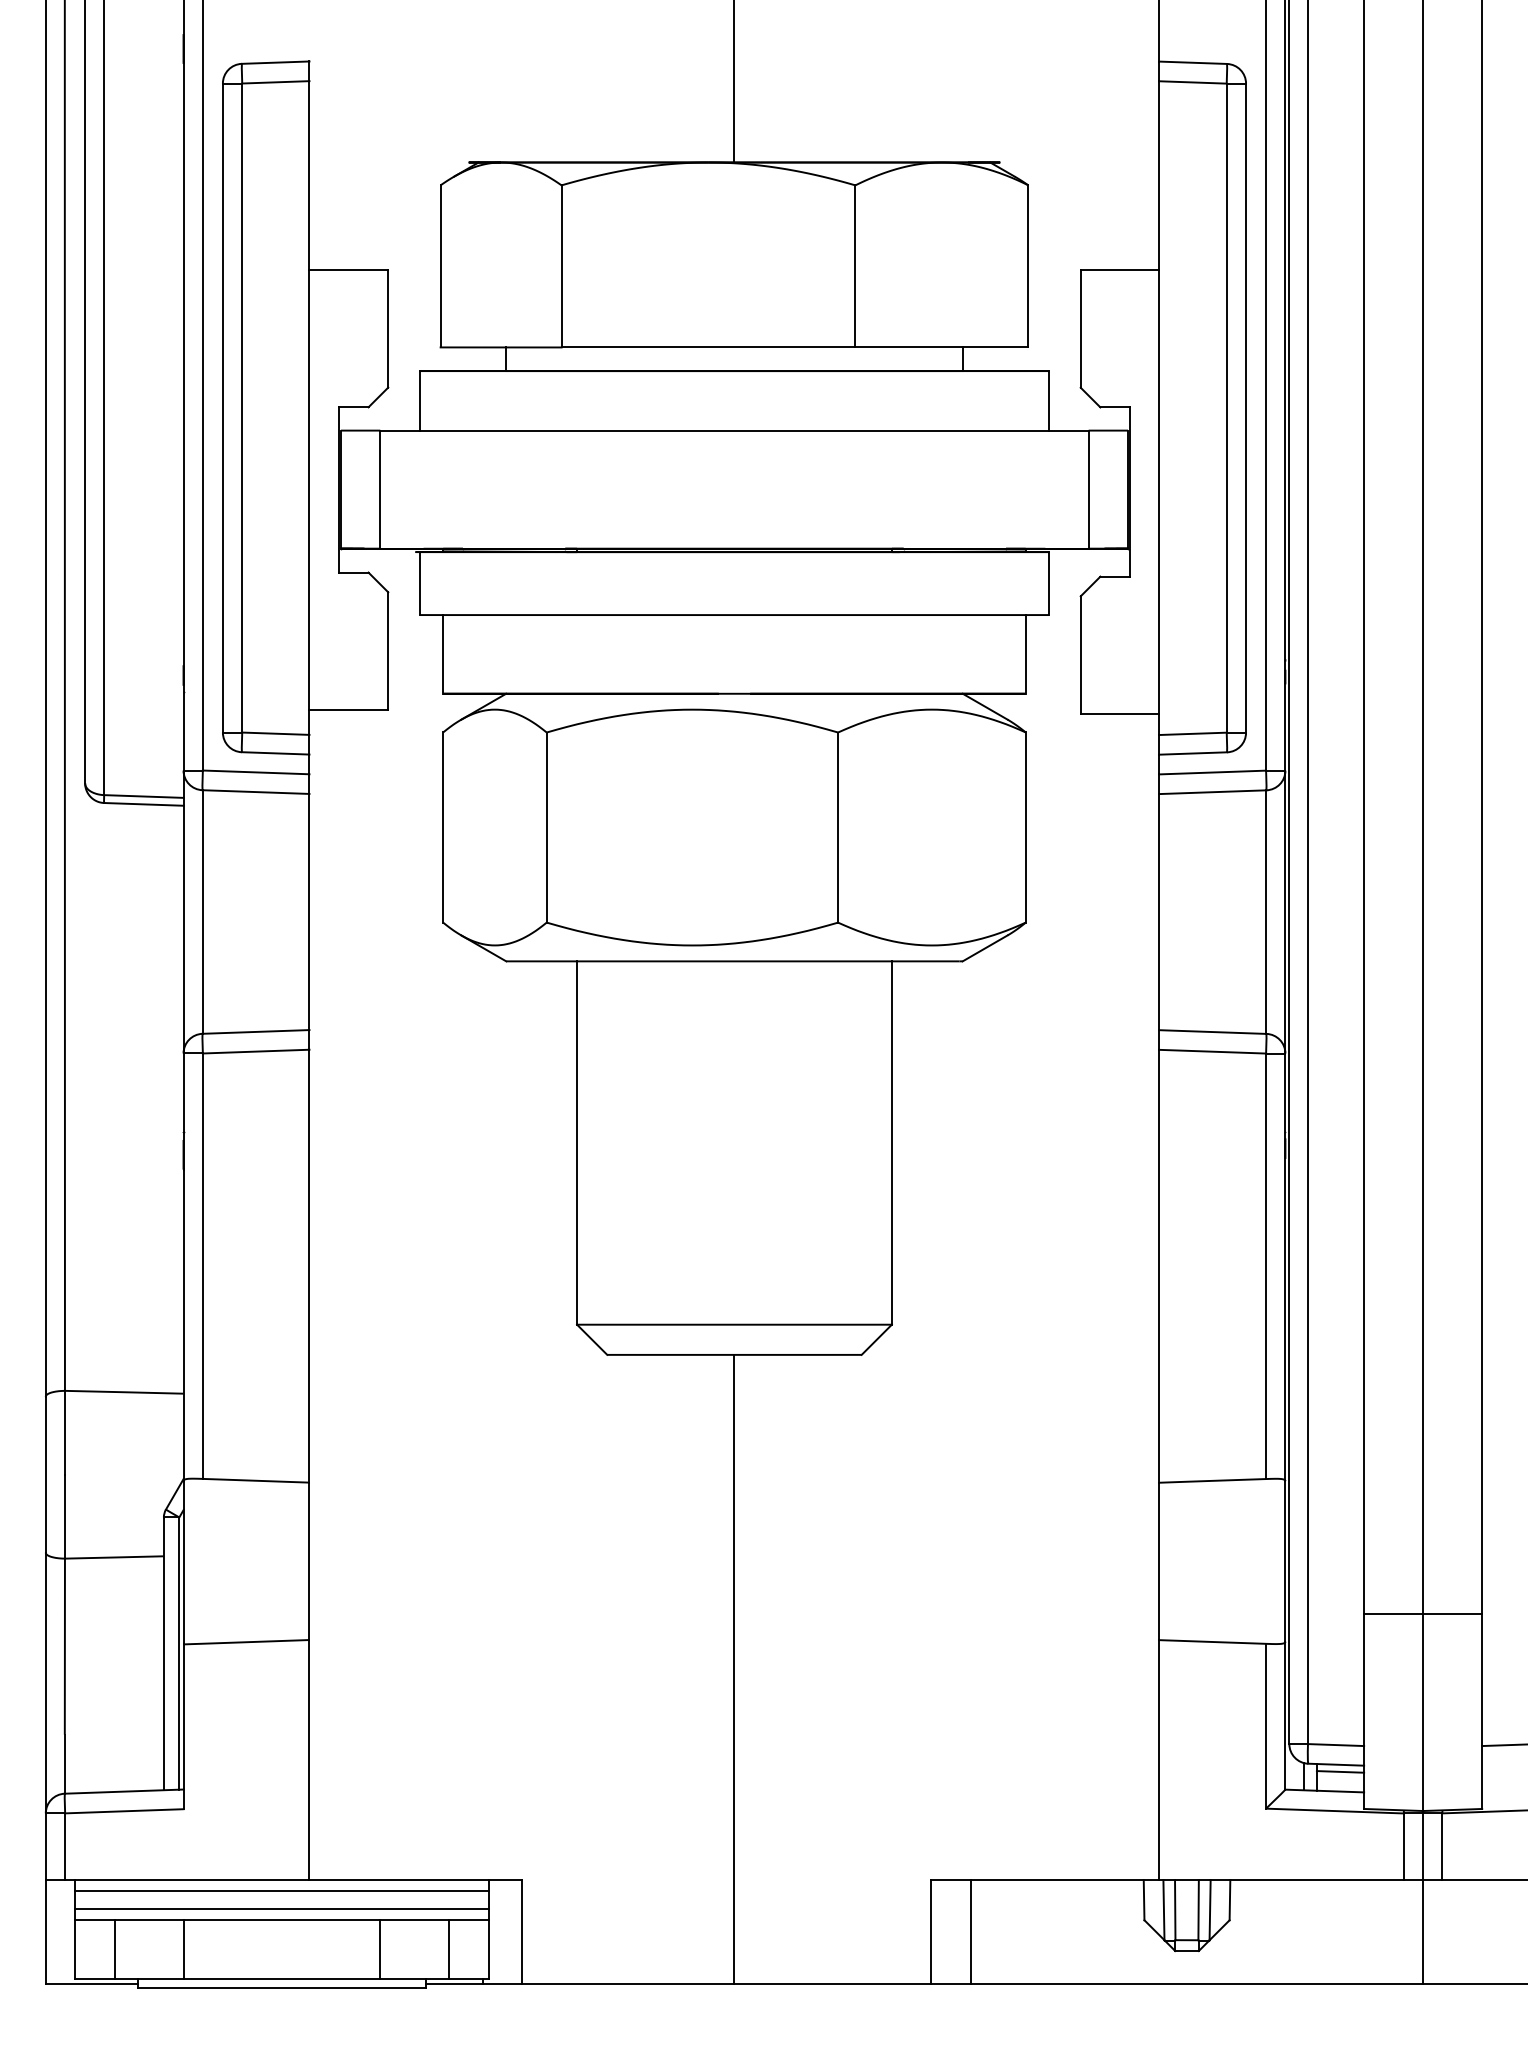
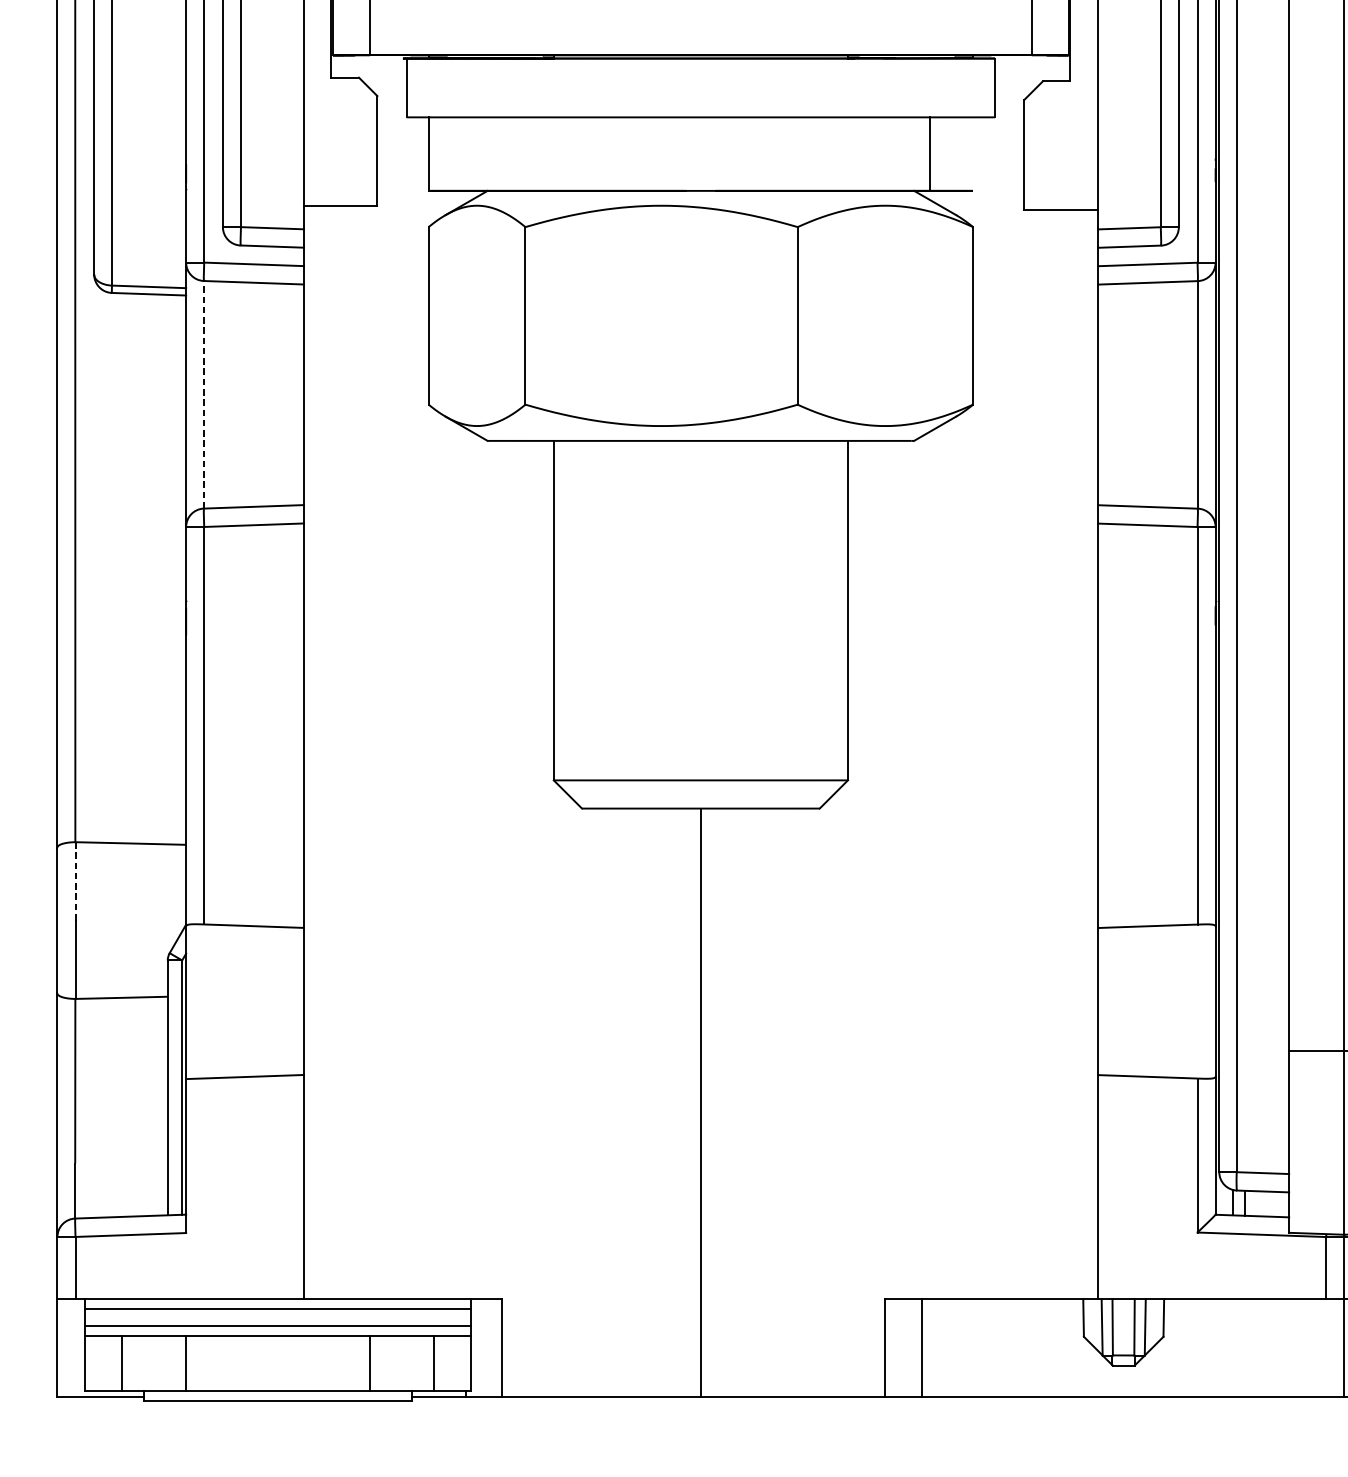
line: (1025, 654) -> (929, 154), moved
line: (202, 912) -> (203, 395), solid -> dashed
line: (65, 1432) -> (75, 881), solid -> dashed
line: (1340, 1771) -> (1267, 1197), removed

